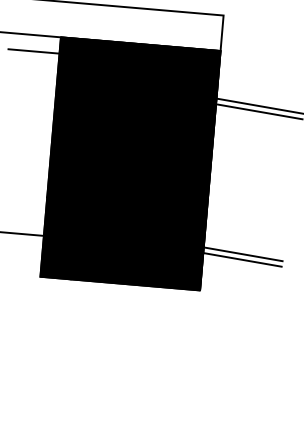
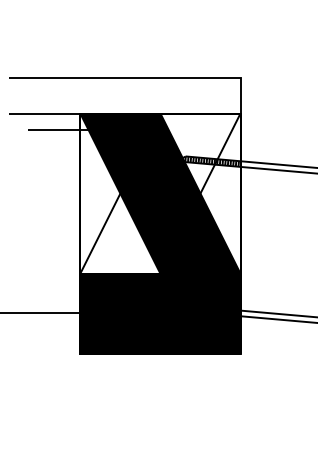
fill: (94, 120) -> (120, 193), removed
fill: (173, 127) -> (200, 193), removed

